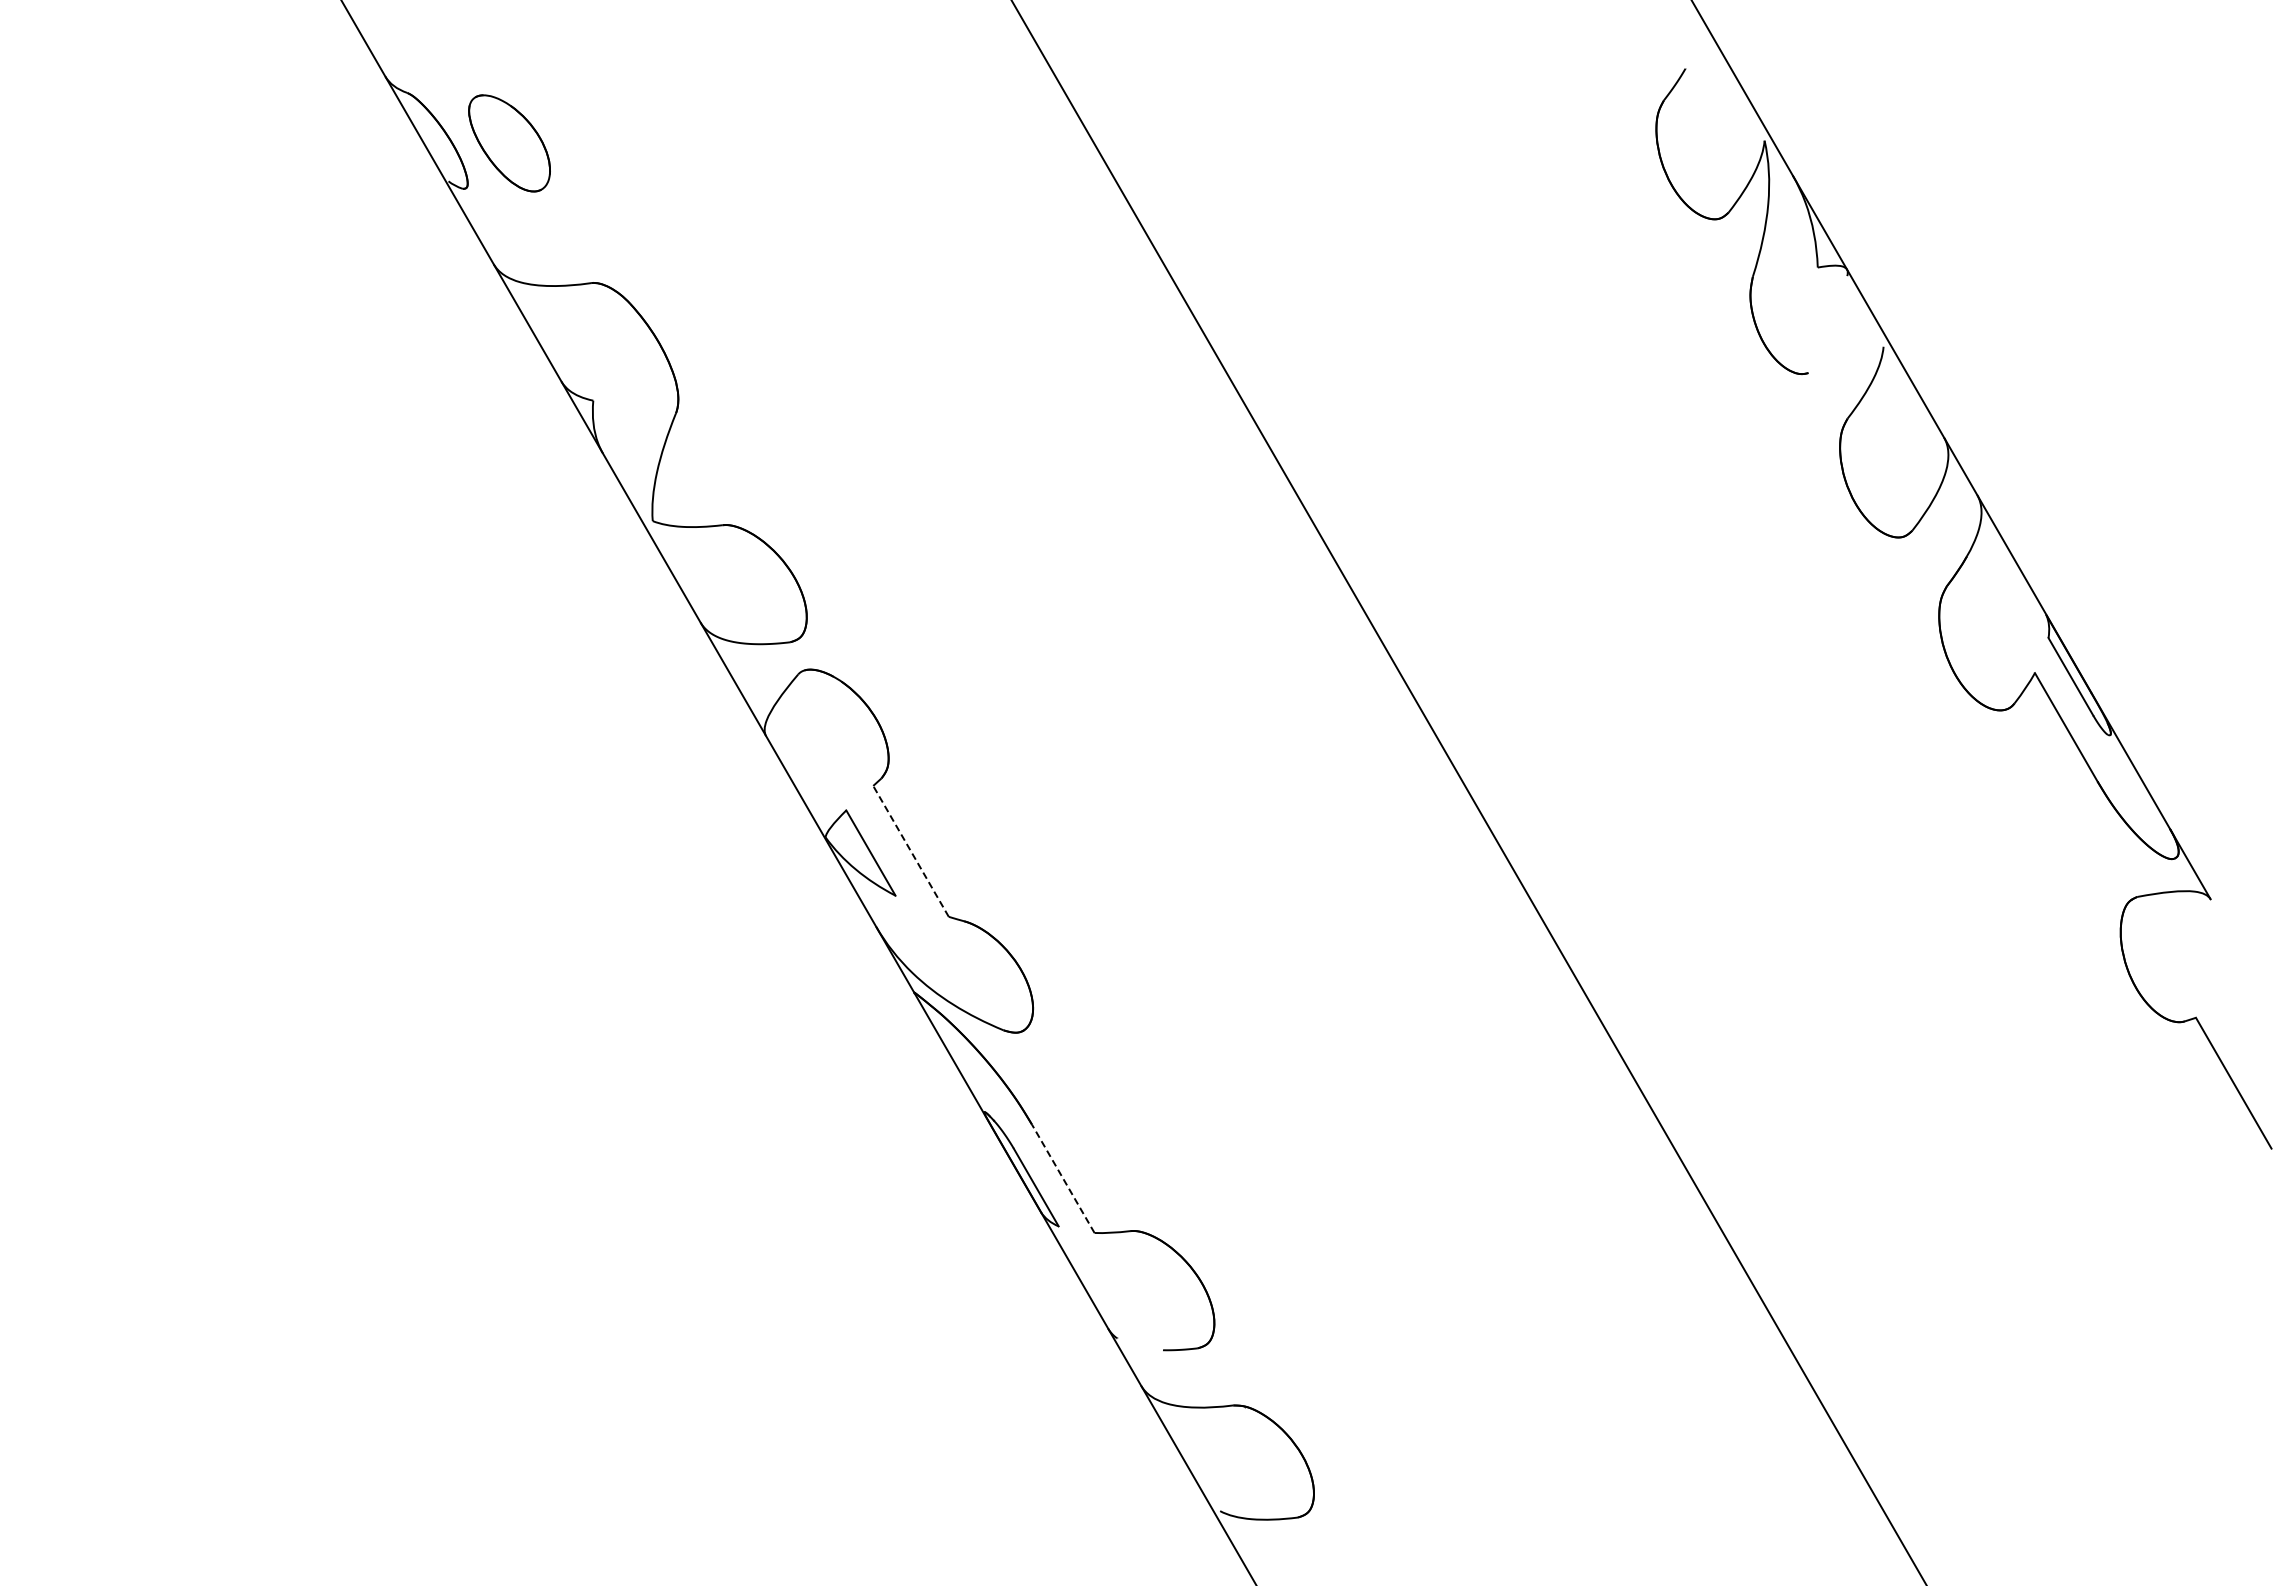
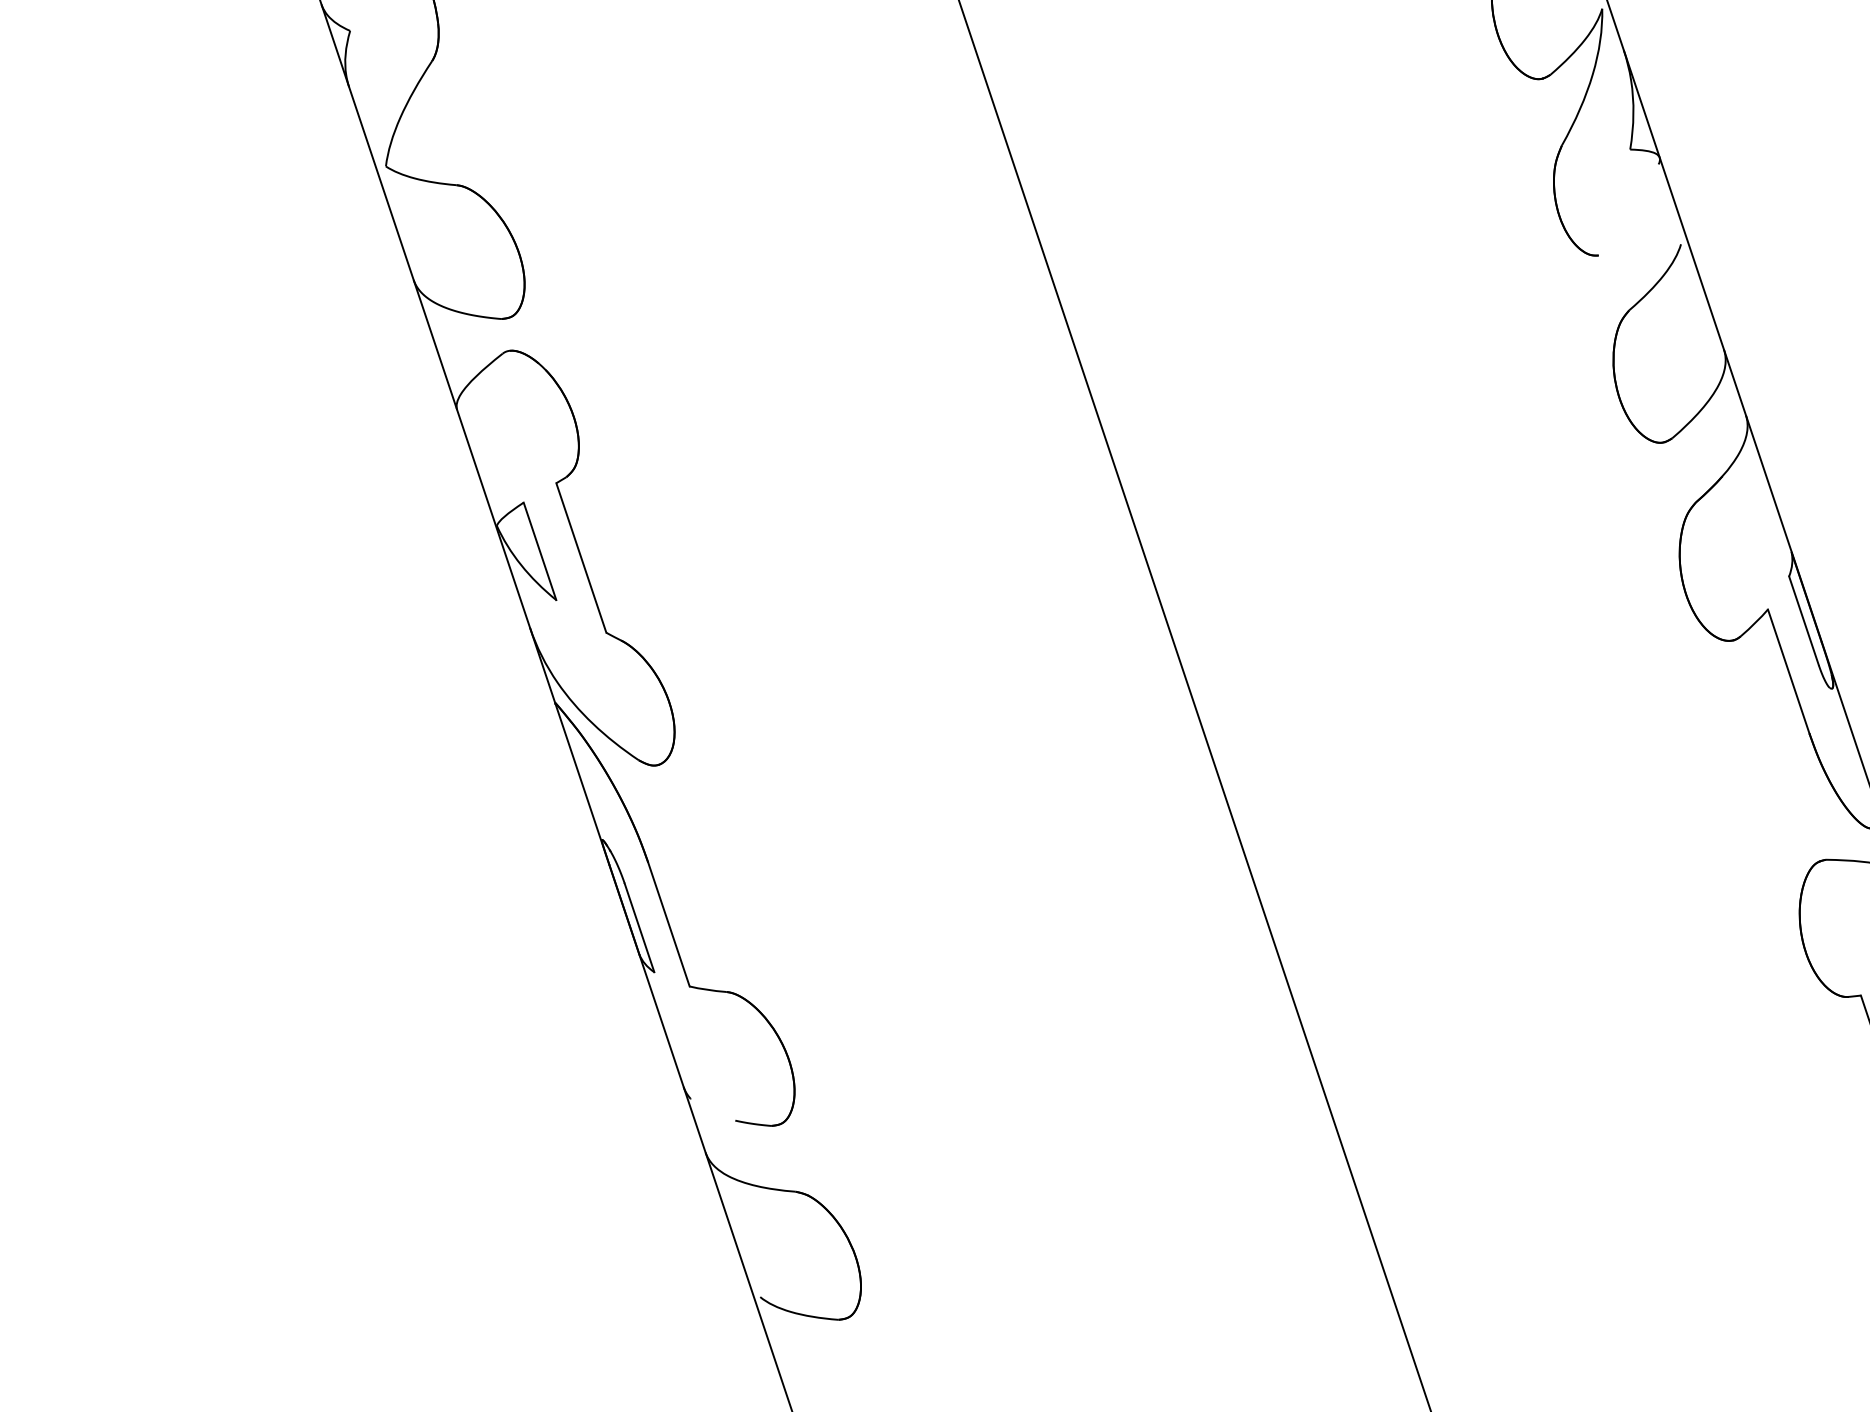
line: (911, 851) -> (581, 558), dashed -> solid
line: (1063, 1178) -> (669, 924), dashed -> solid

